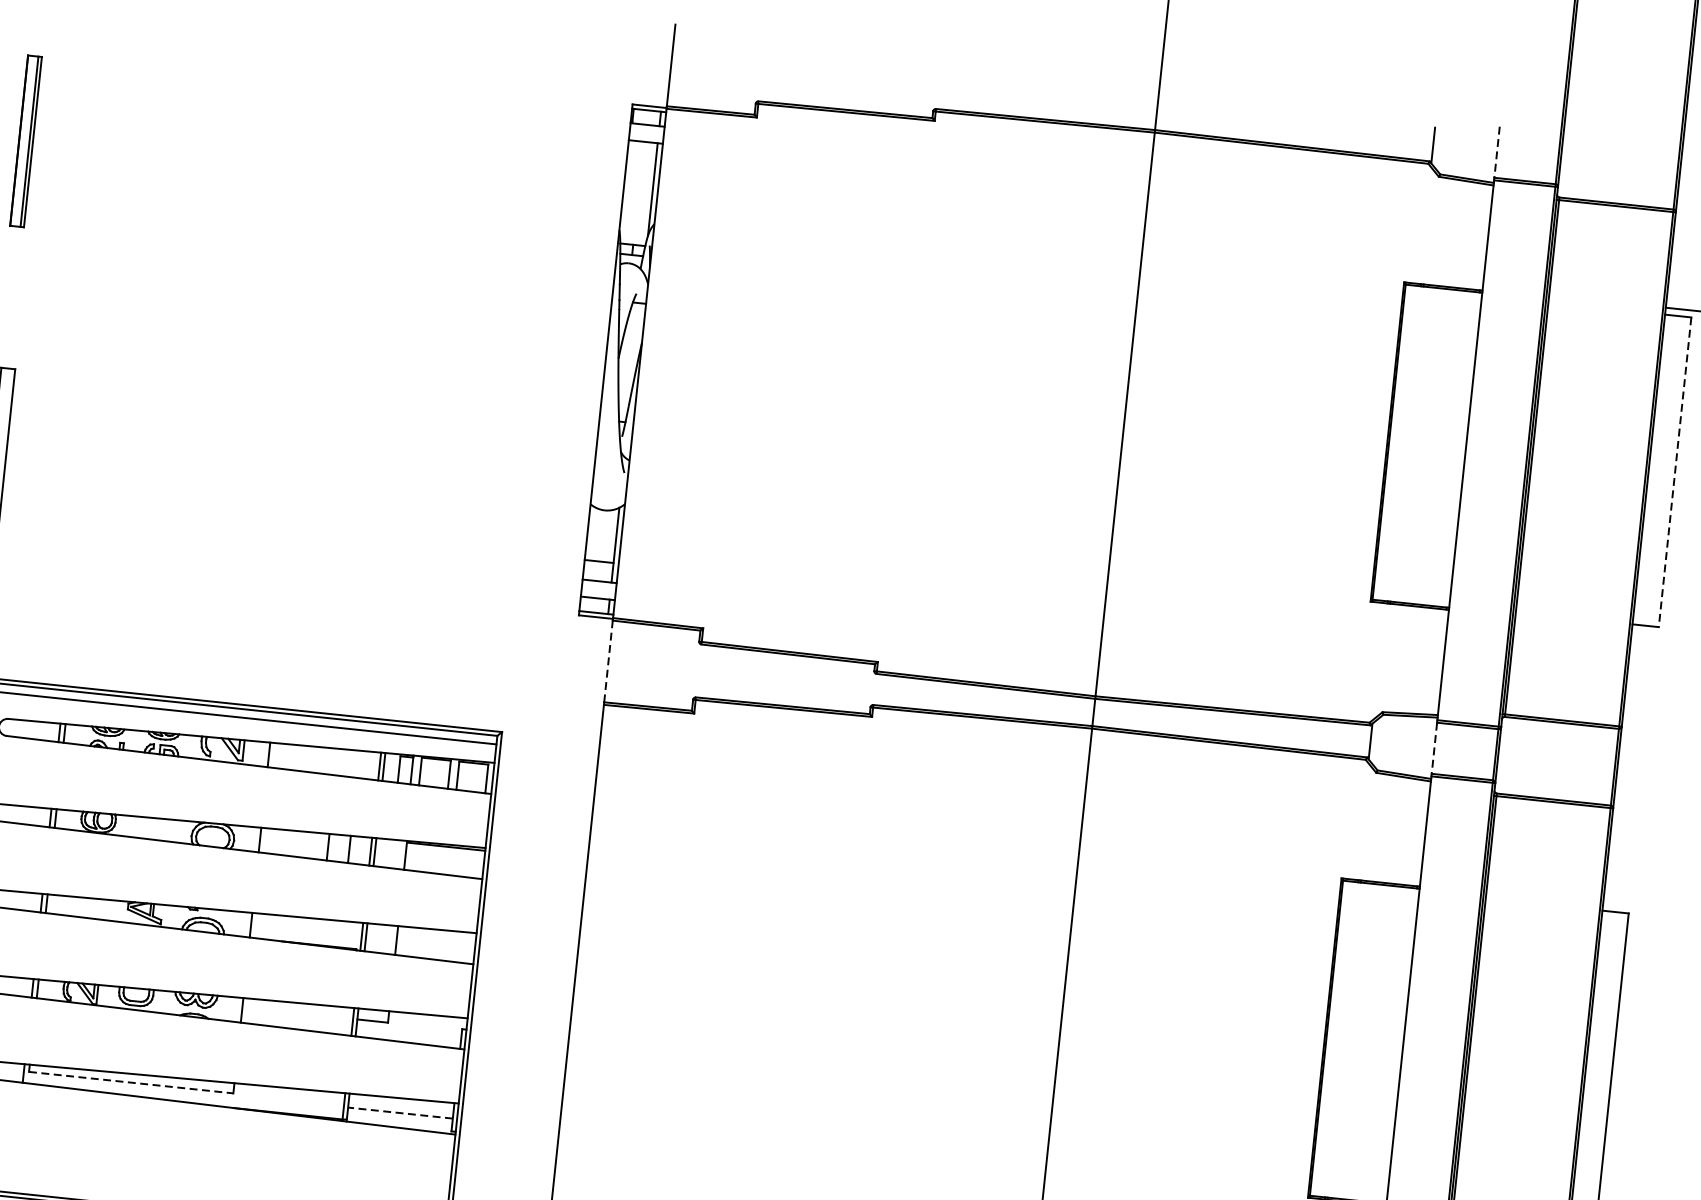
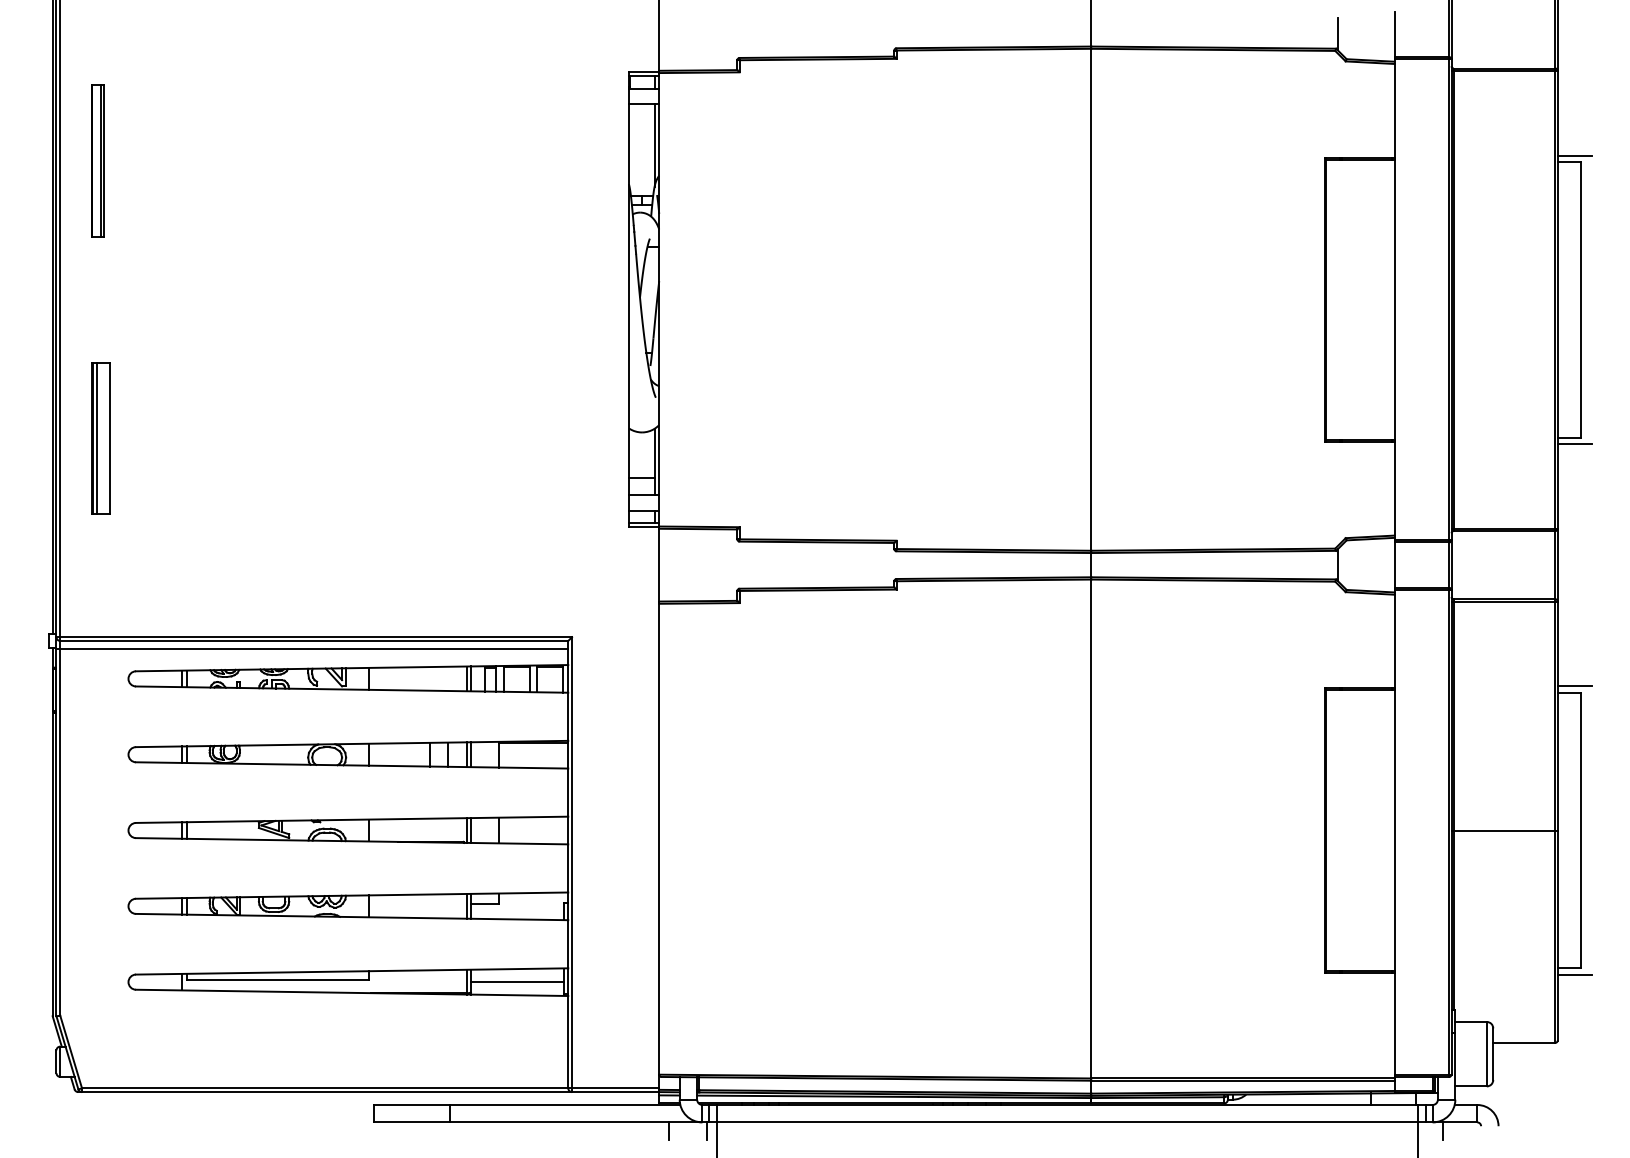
line: (1496, 152) -> (1394, 34), dashed -> solid
line: (1675, 471) -> (1581, 299), dashed -> solid
line: (1650, 632) -> (1574, 443), added
line: (608, 660) -> (659, 564), dashed -> solid
line: (1434, 748) -> (1394, 565), dashed -> solid
line: (1622, 905) -> (1574, 686), added
line: (1526, 1059) -> (1504, 830), added
line: (130, 1082) -> (277, 980), dashed -> solid
line: (400, 1113) -> (517, 982), dashed -> solid

